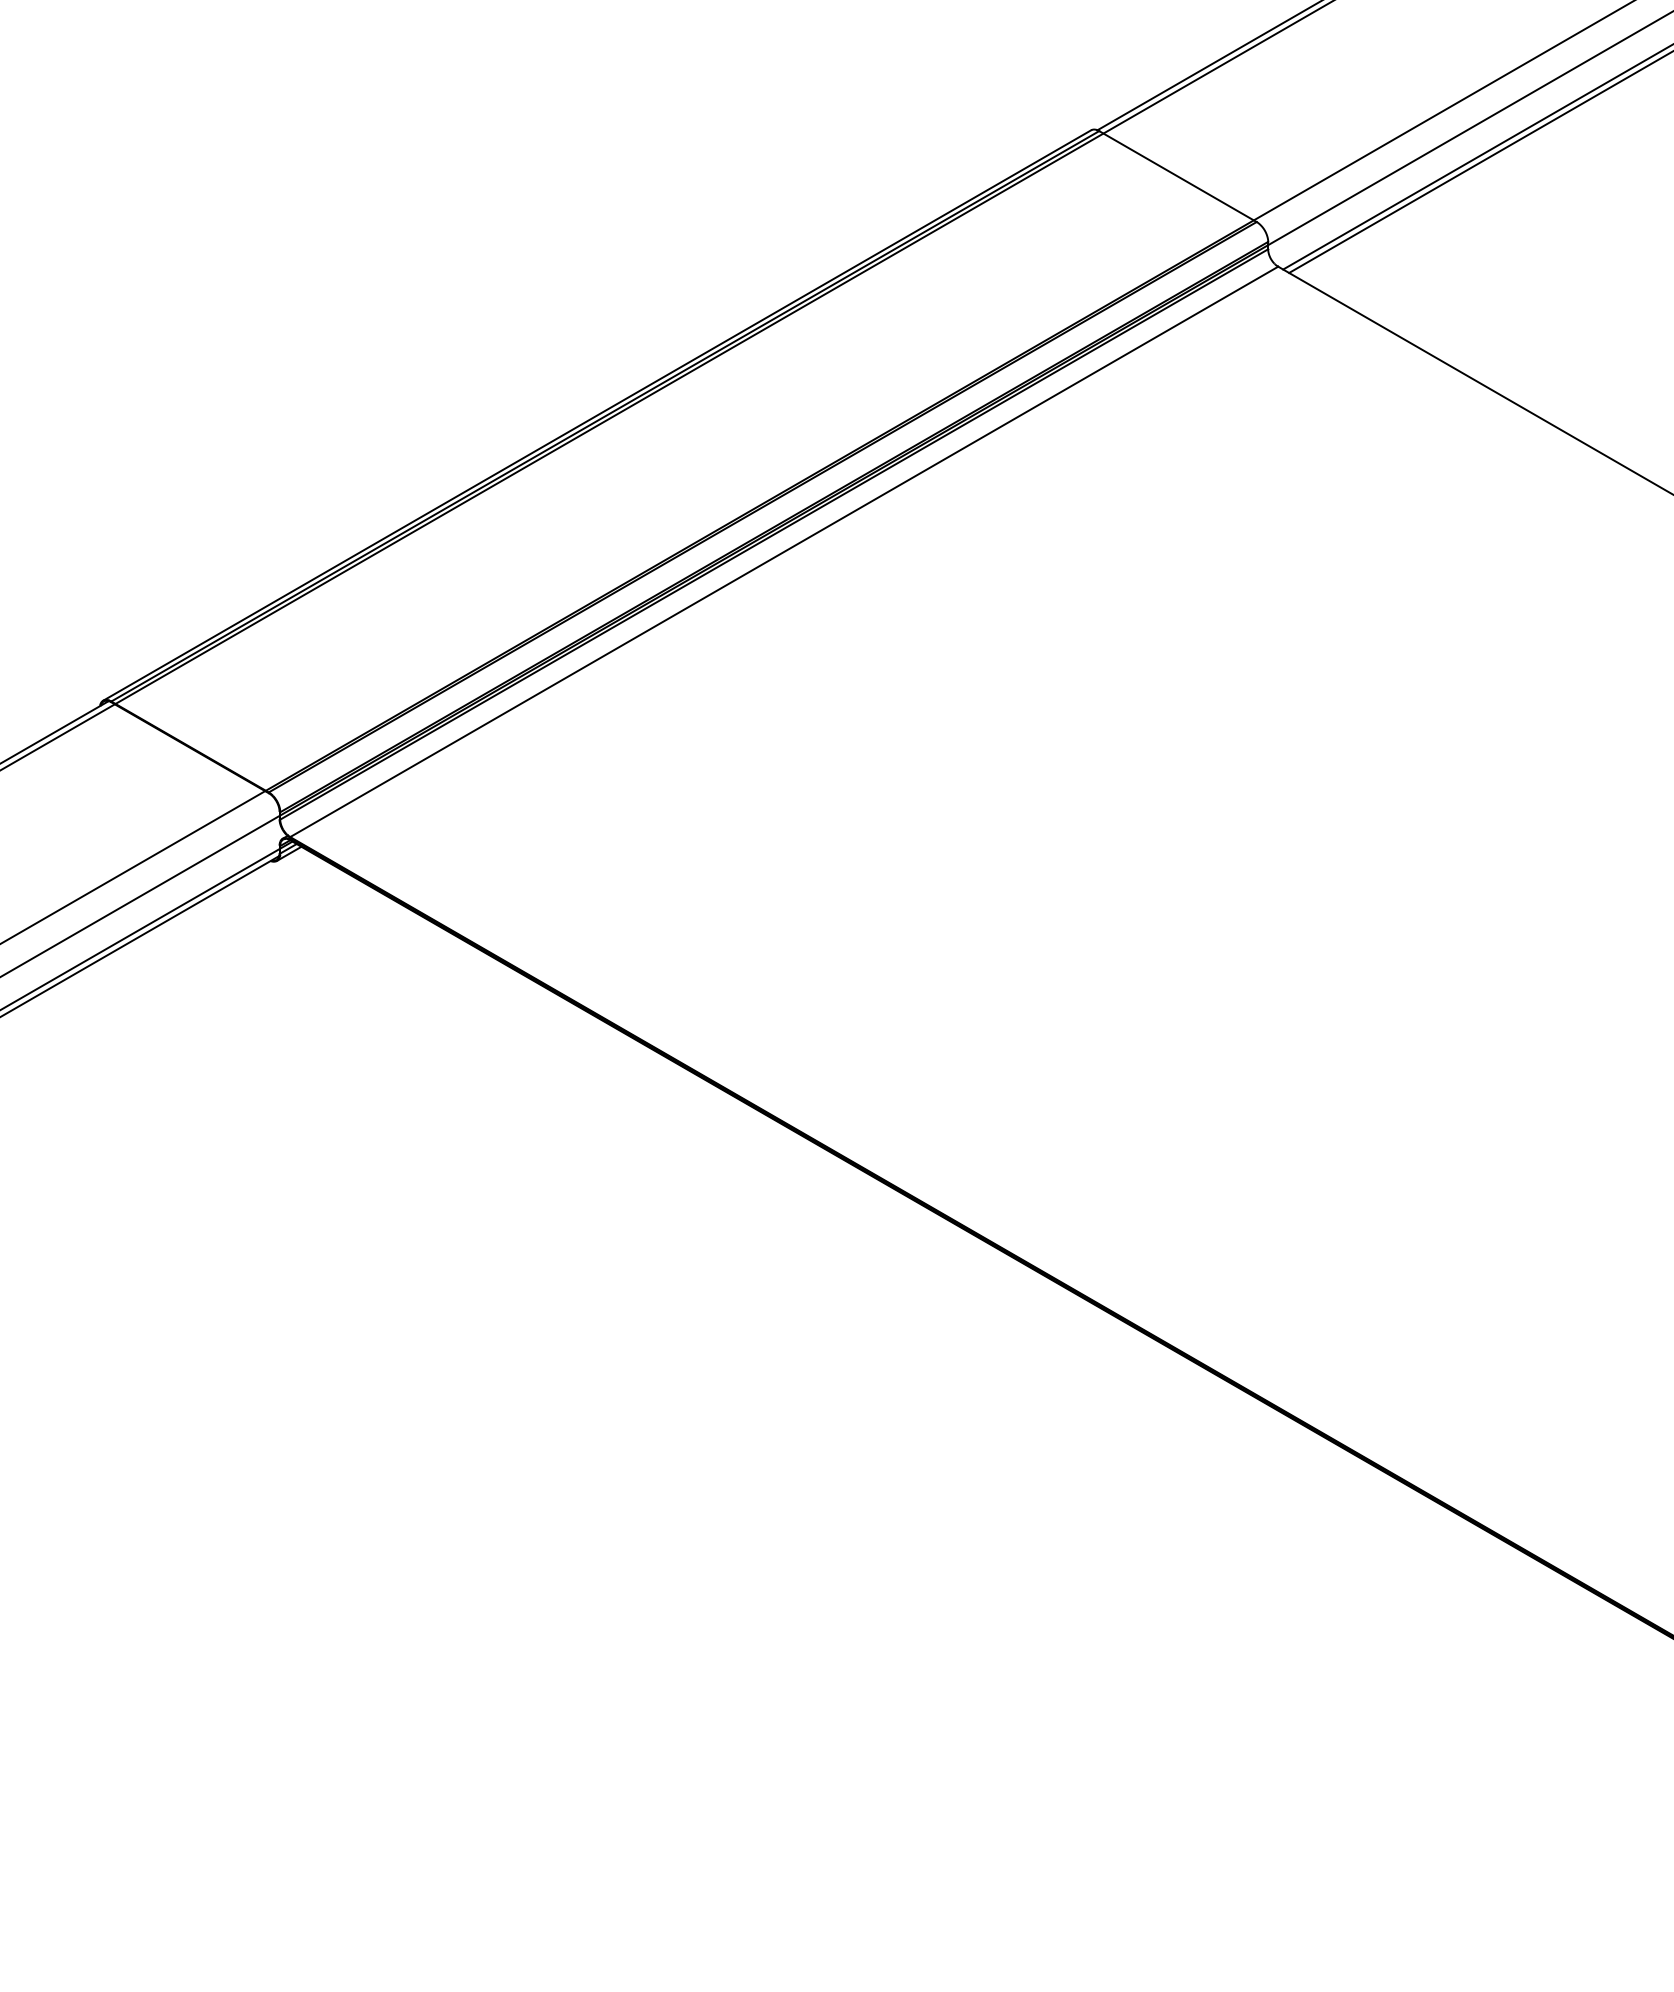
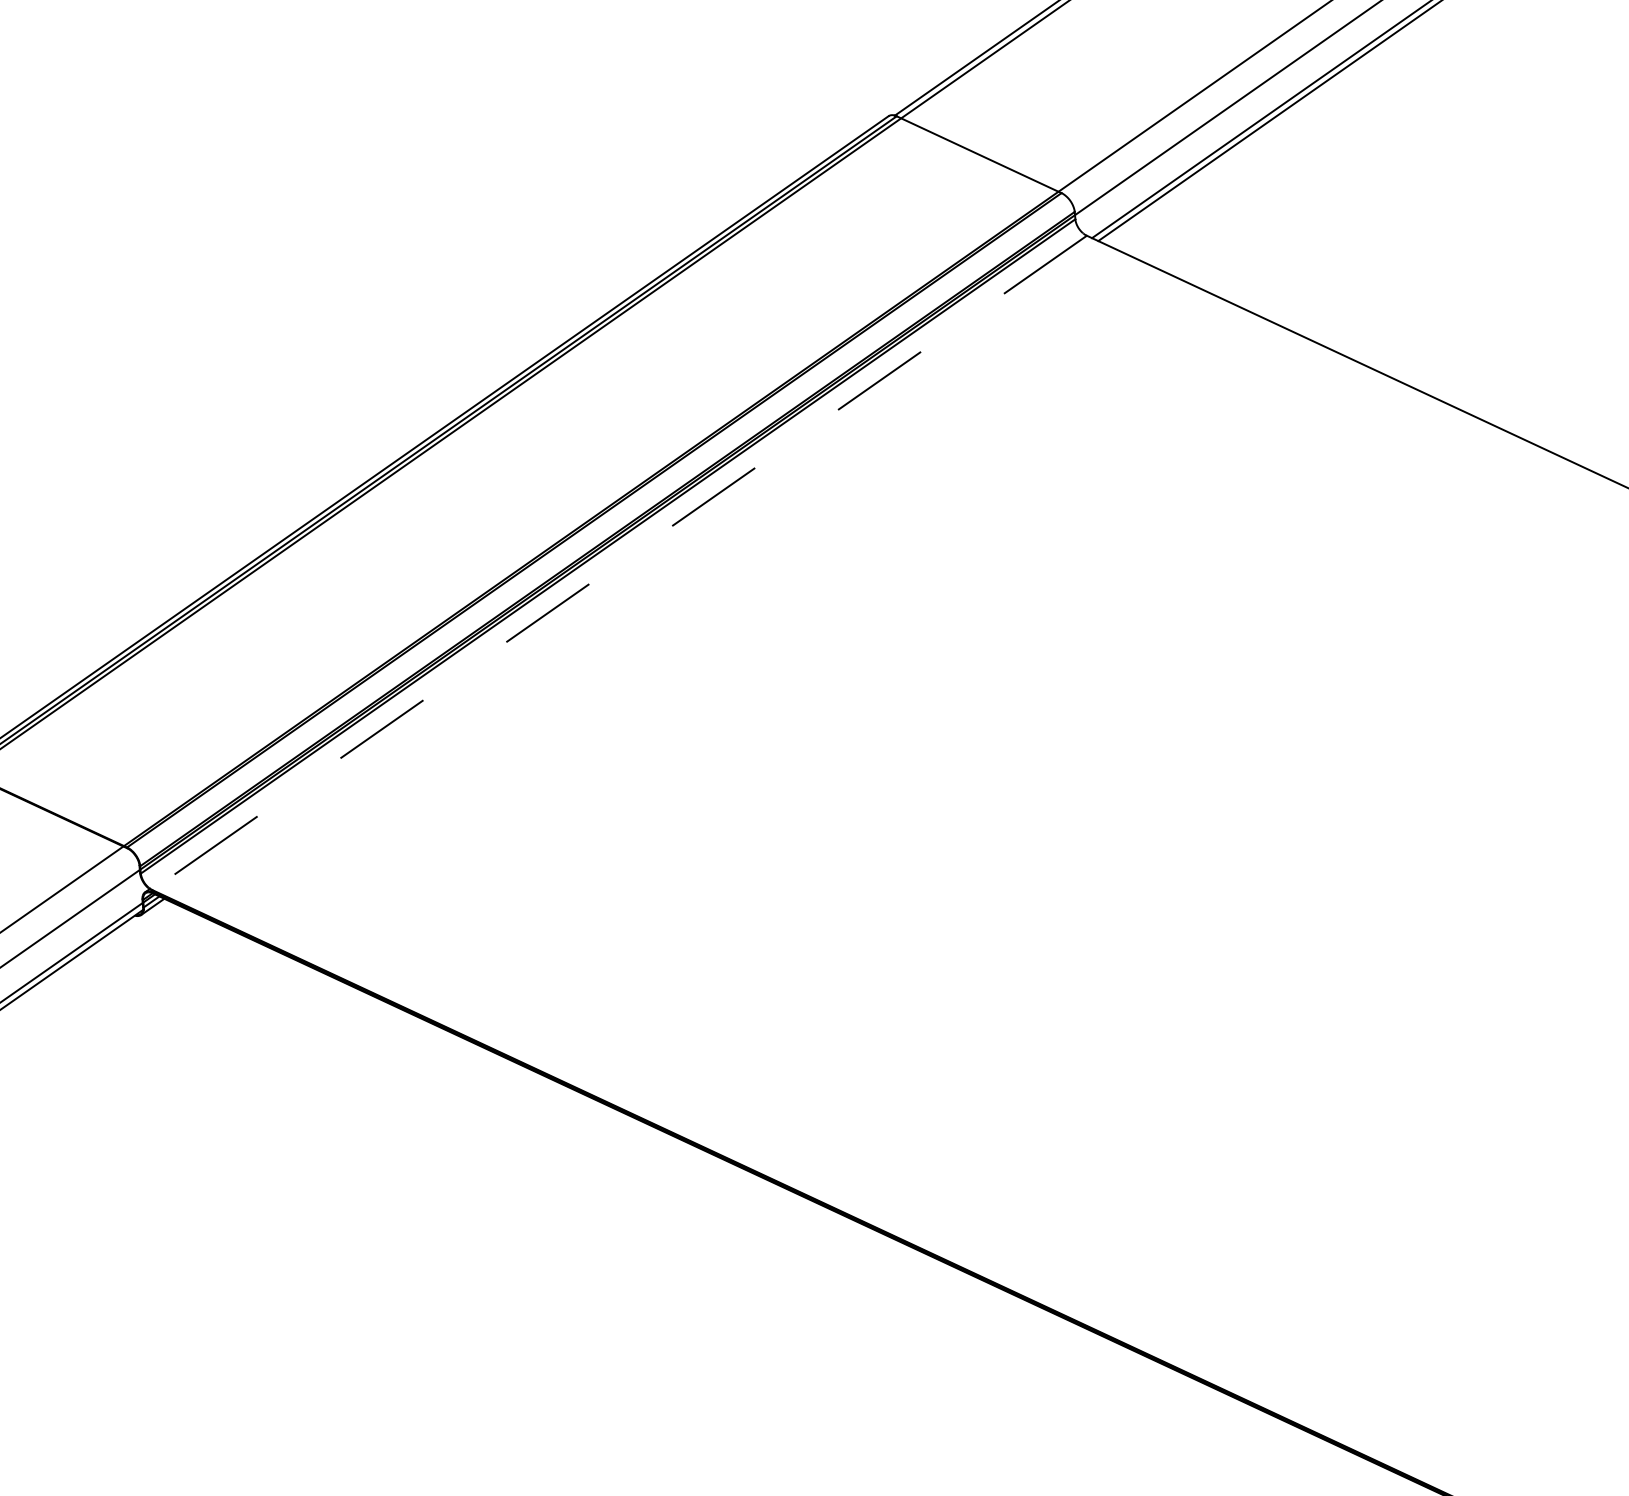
line: (783, 552) -> (618, 563), solid -> dashed

